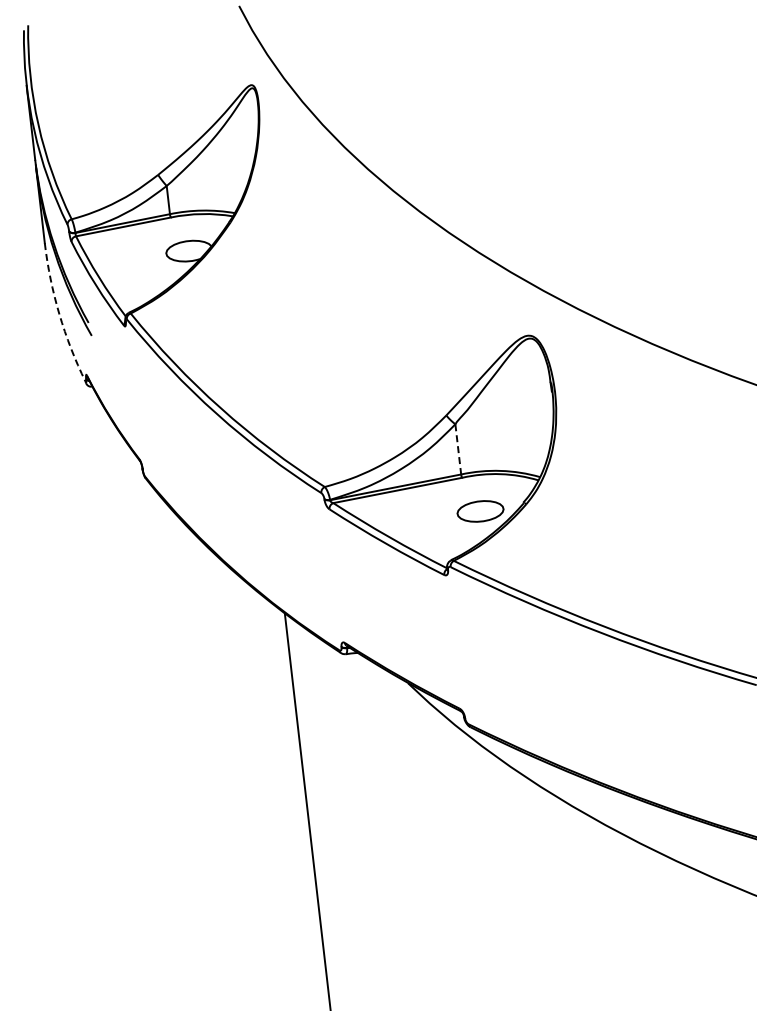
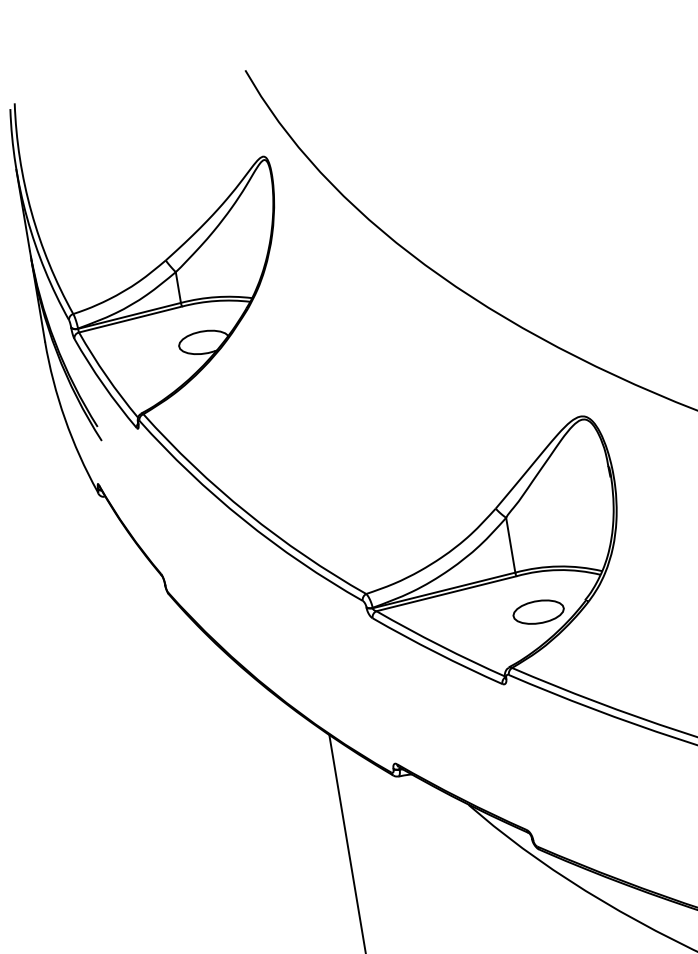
arc: (59, 314) -> (65, 419), dashed -> solid
line: (458, 449) -> (510, 545), dashed -> solid

